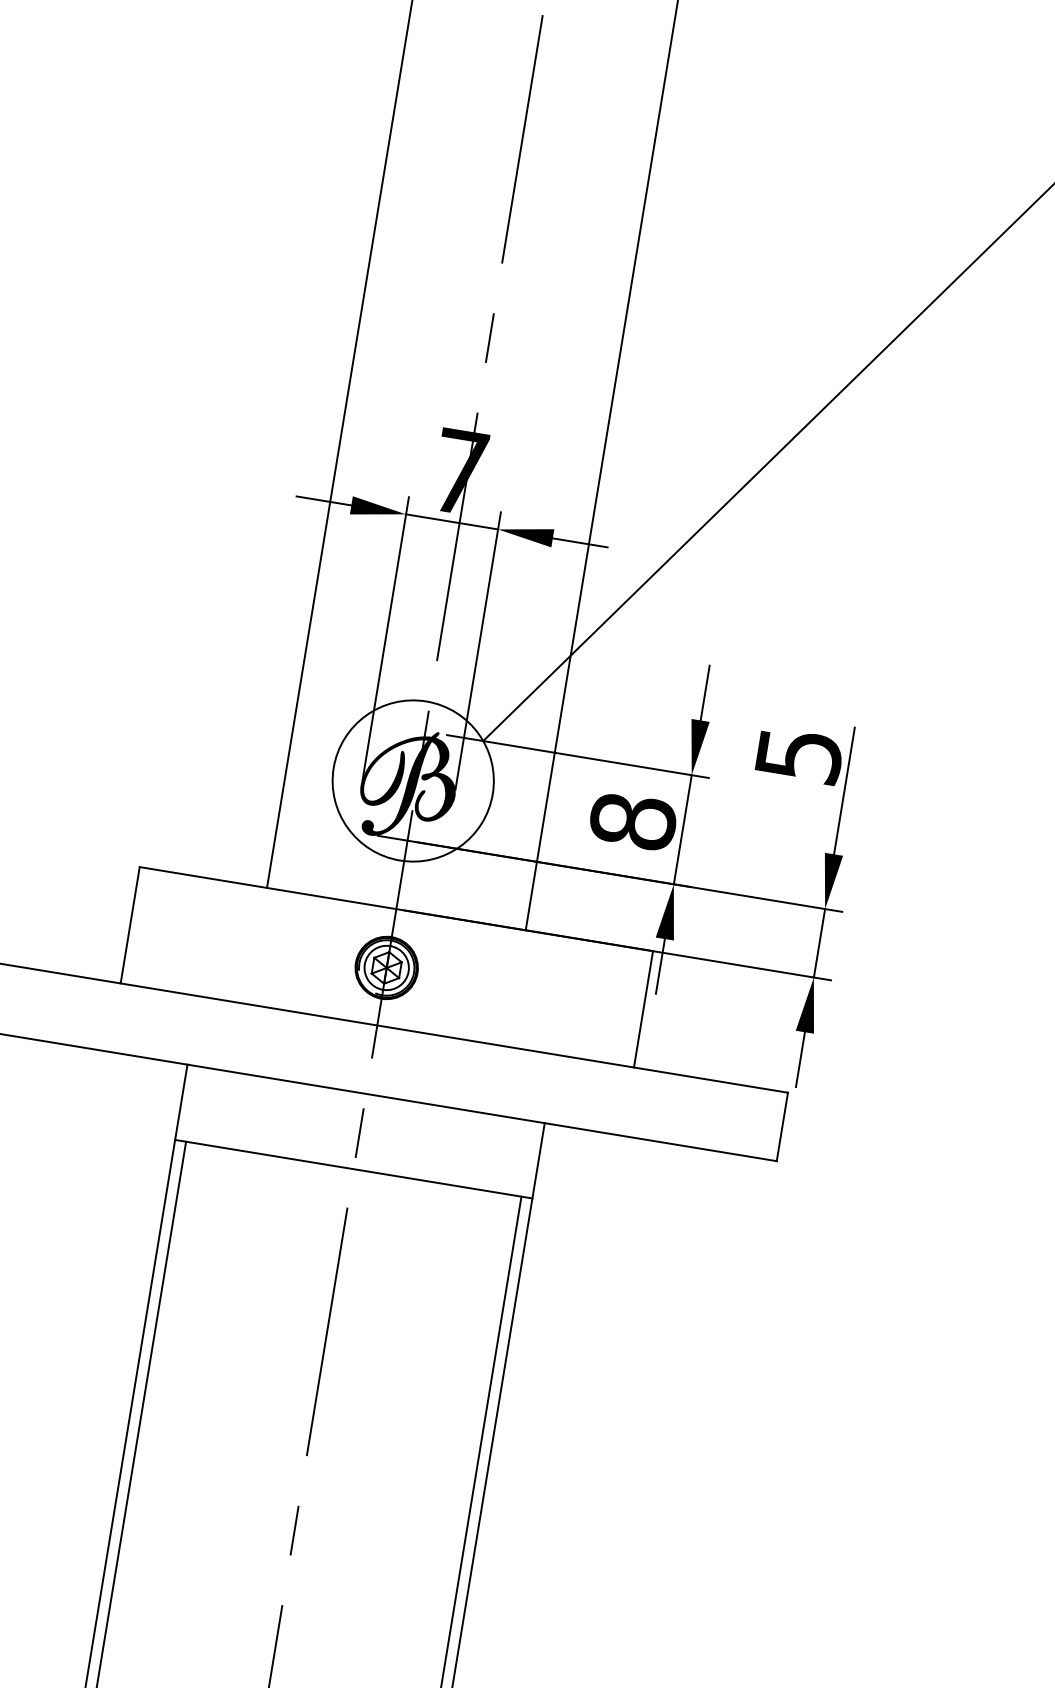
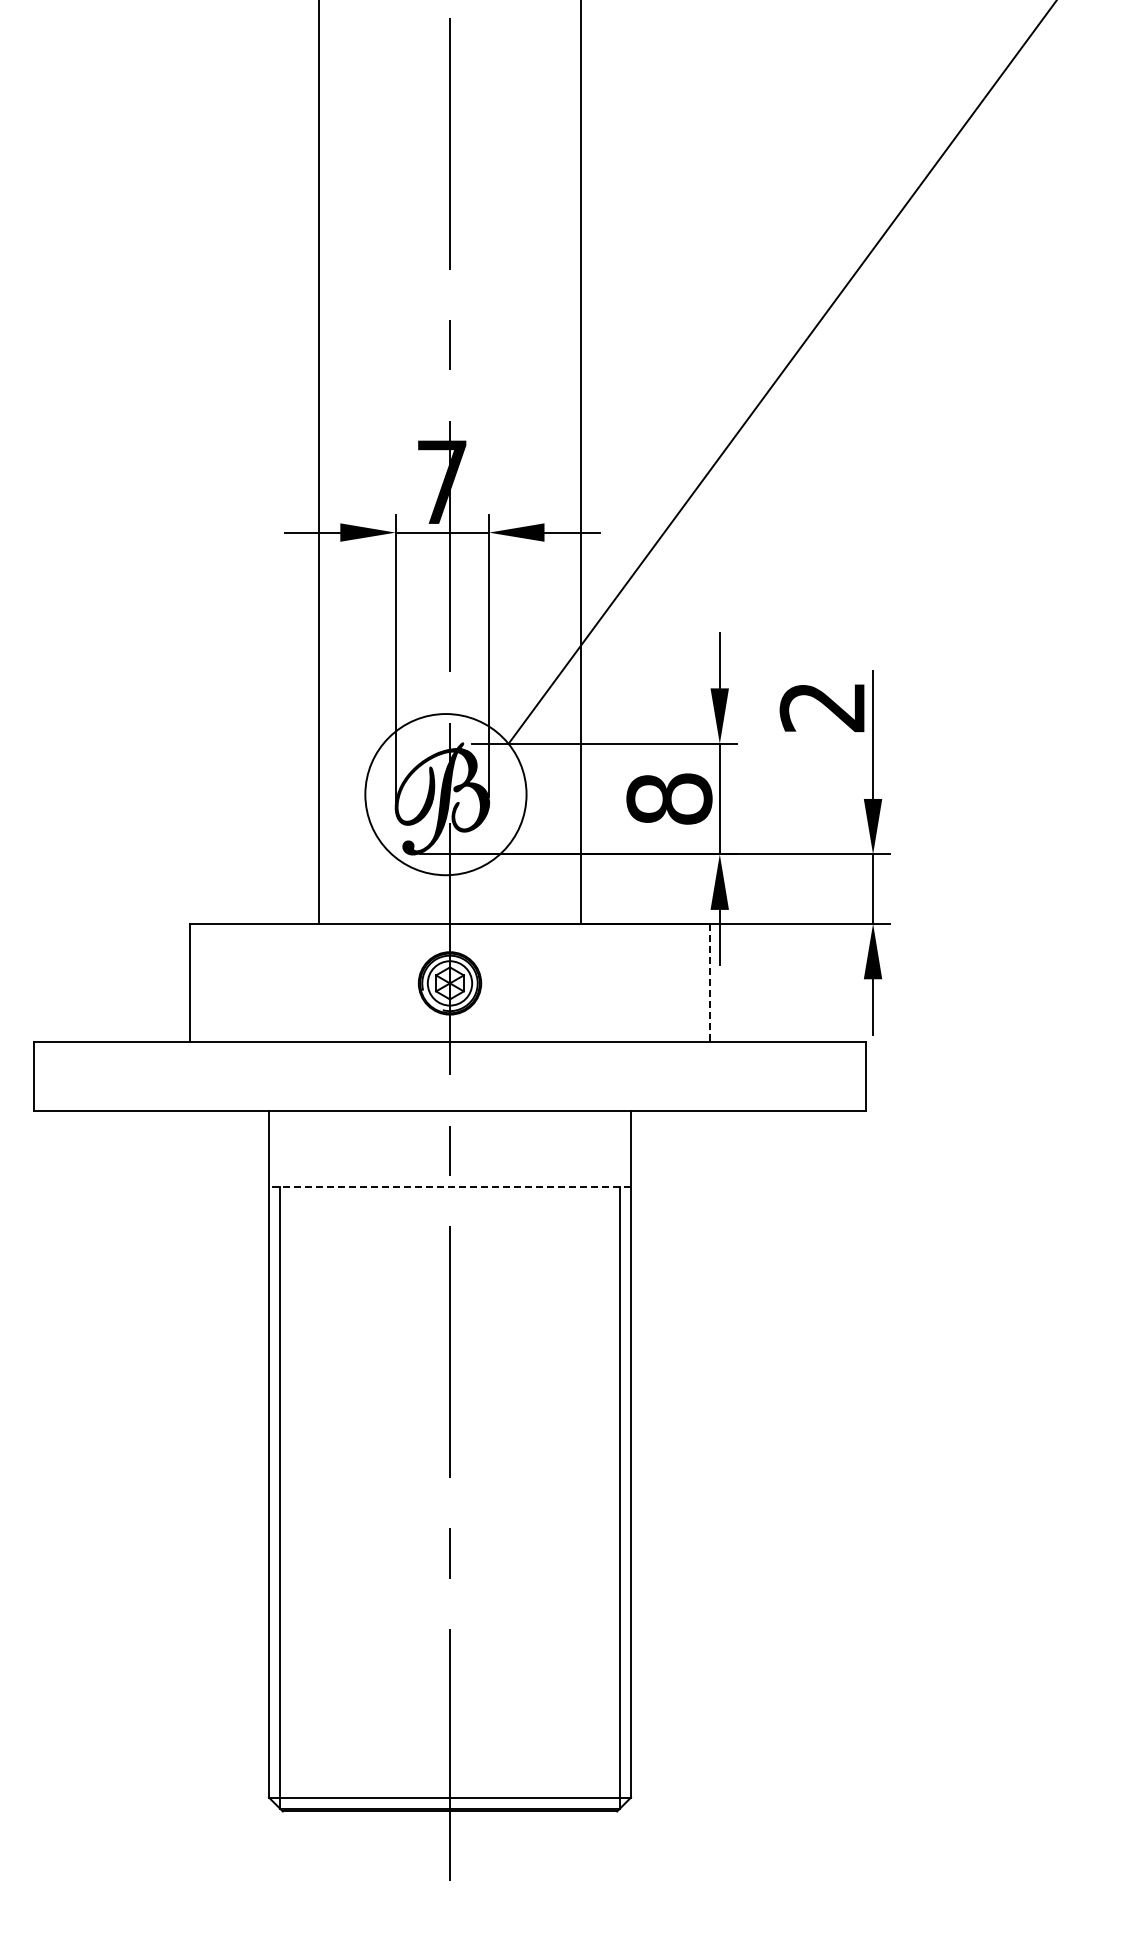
text: (798, 755) -> (822, 707), 5 -> 2
line: (643, 1009) -> (710, 982), solid -> dashed
line: (353, 1169) -> (449, 1187), solid -> dashed

